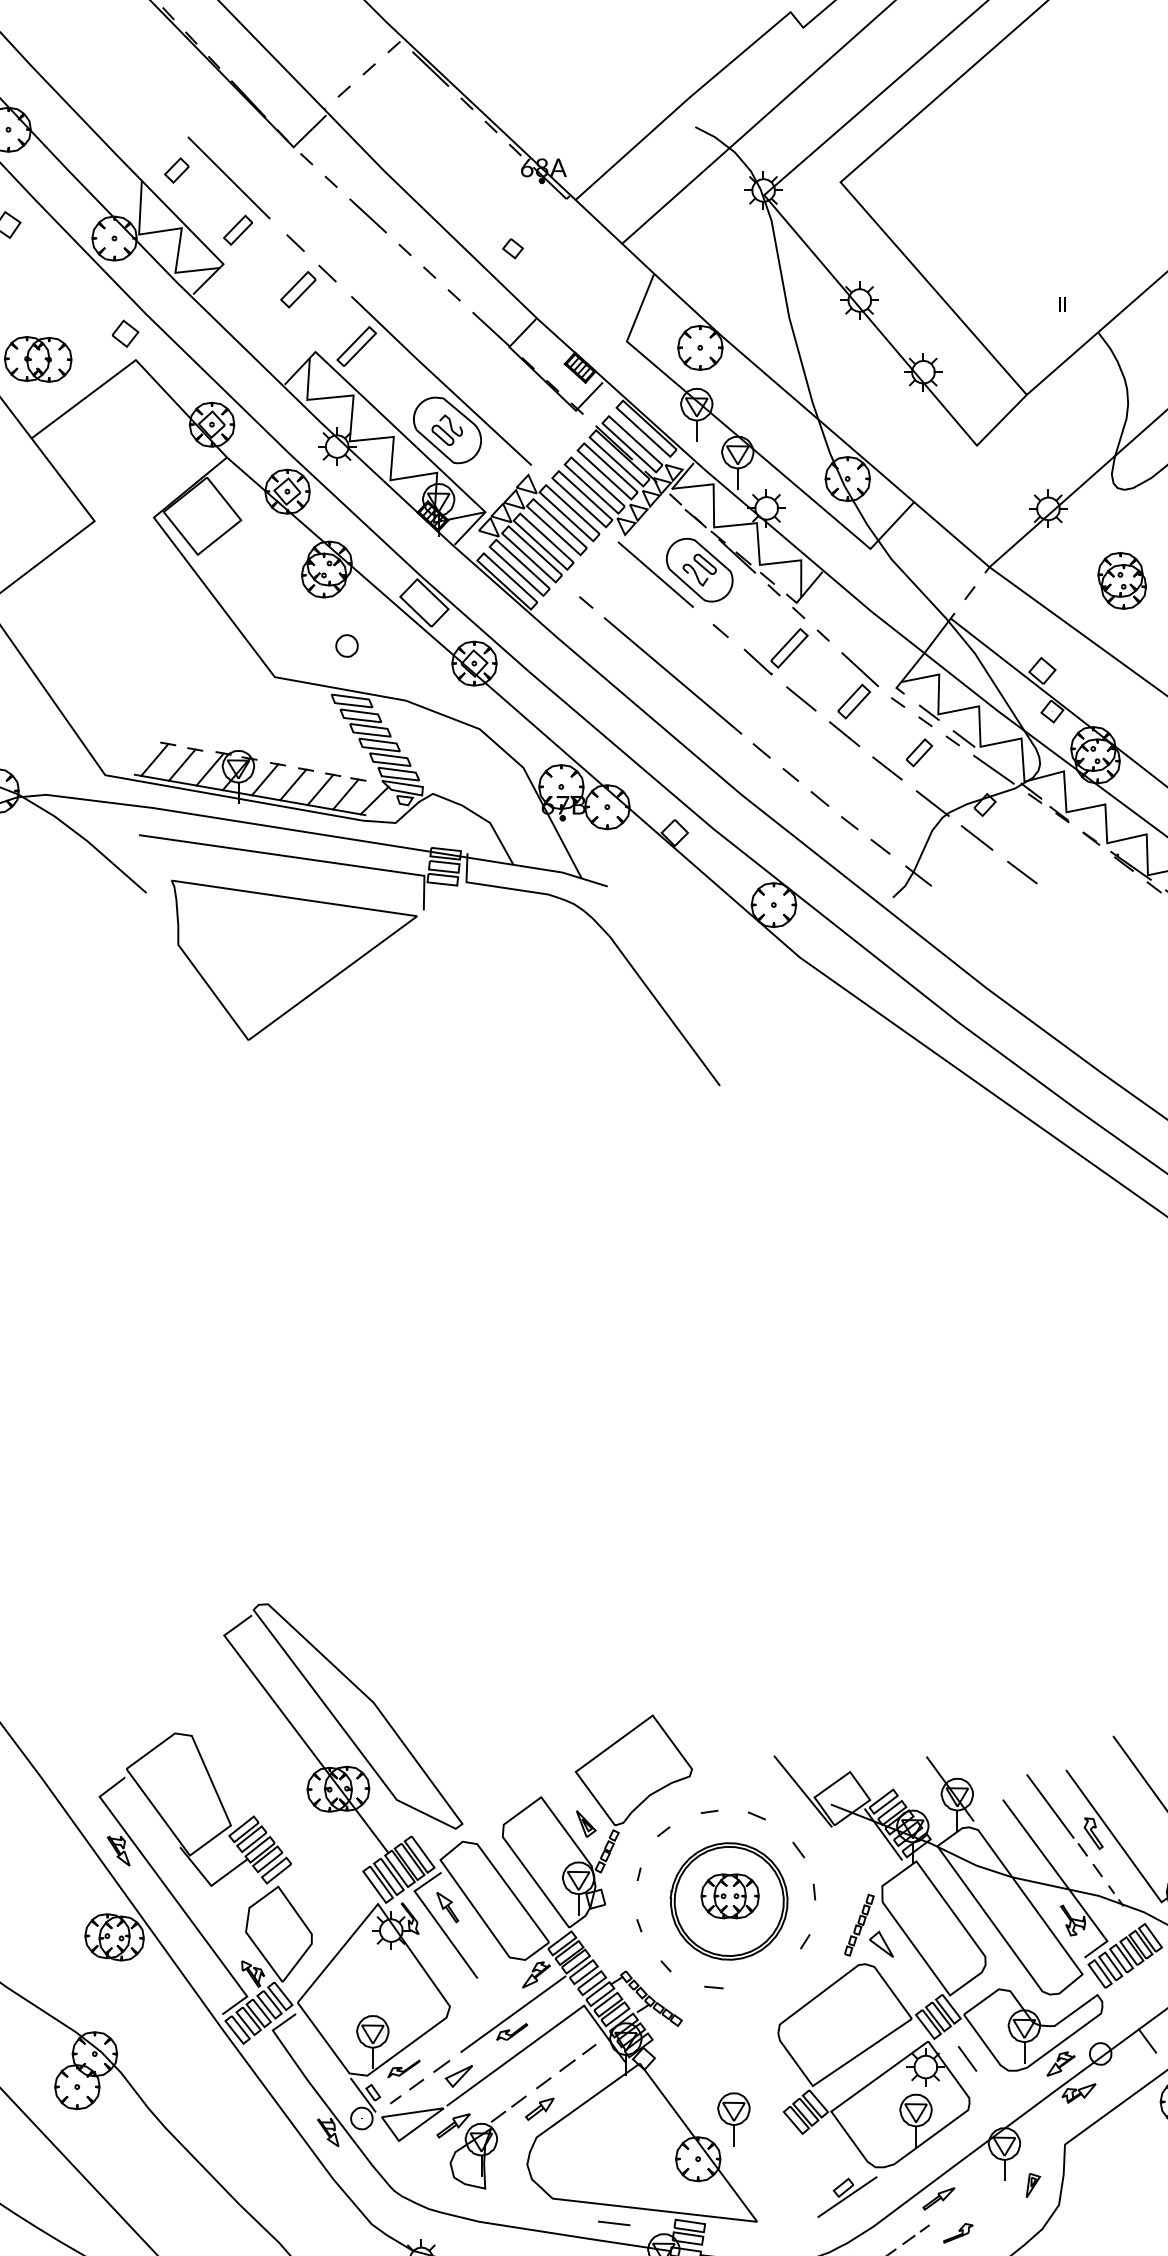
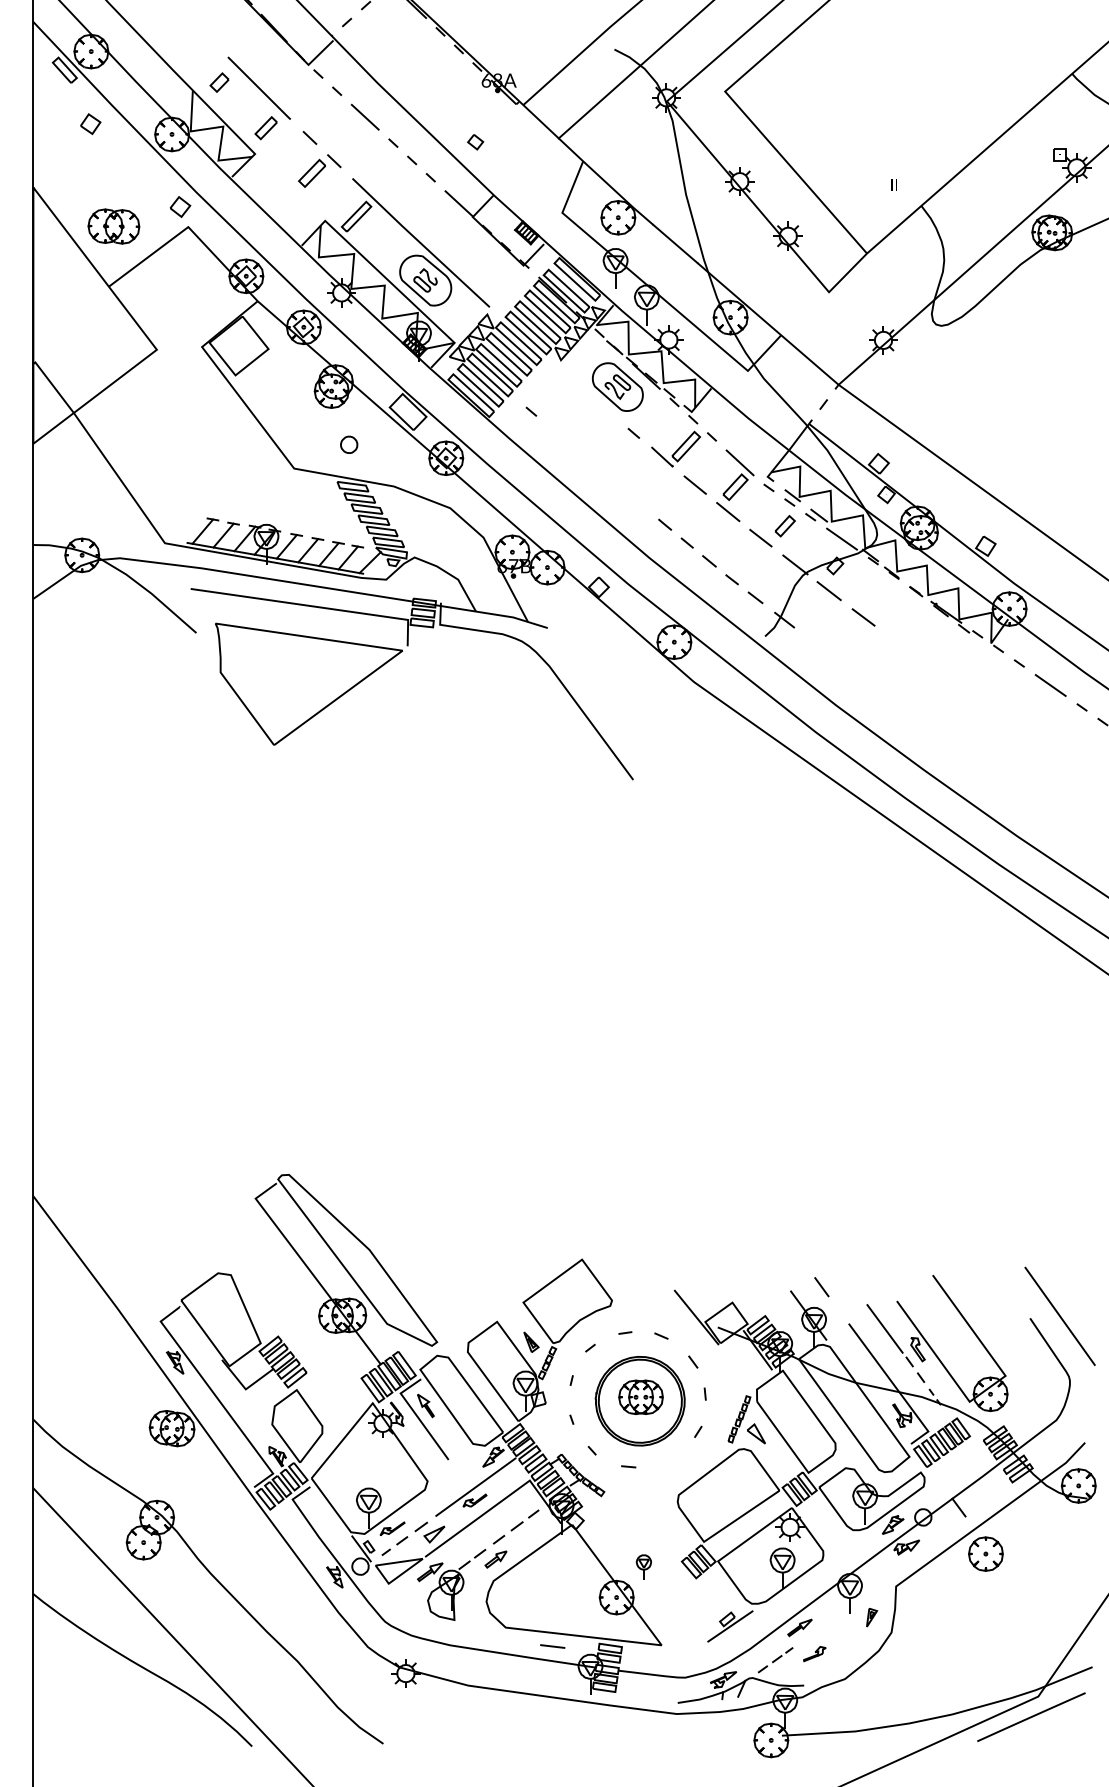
line: (655, 574) -> (584, 390), removed
part: (1121, 581) -> (939, 395), removed
line: (673, 675) -> (597, 467), removed
line: (967, 2059) -> (821, 1287), moved
part: (733, 2118) -> (643, 1566), size x0.6

